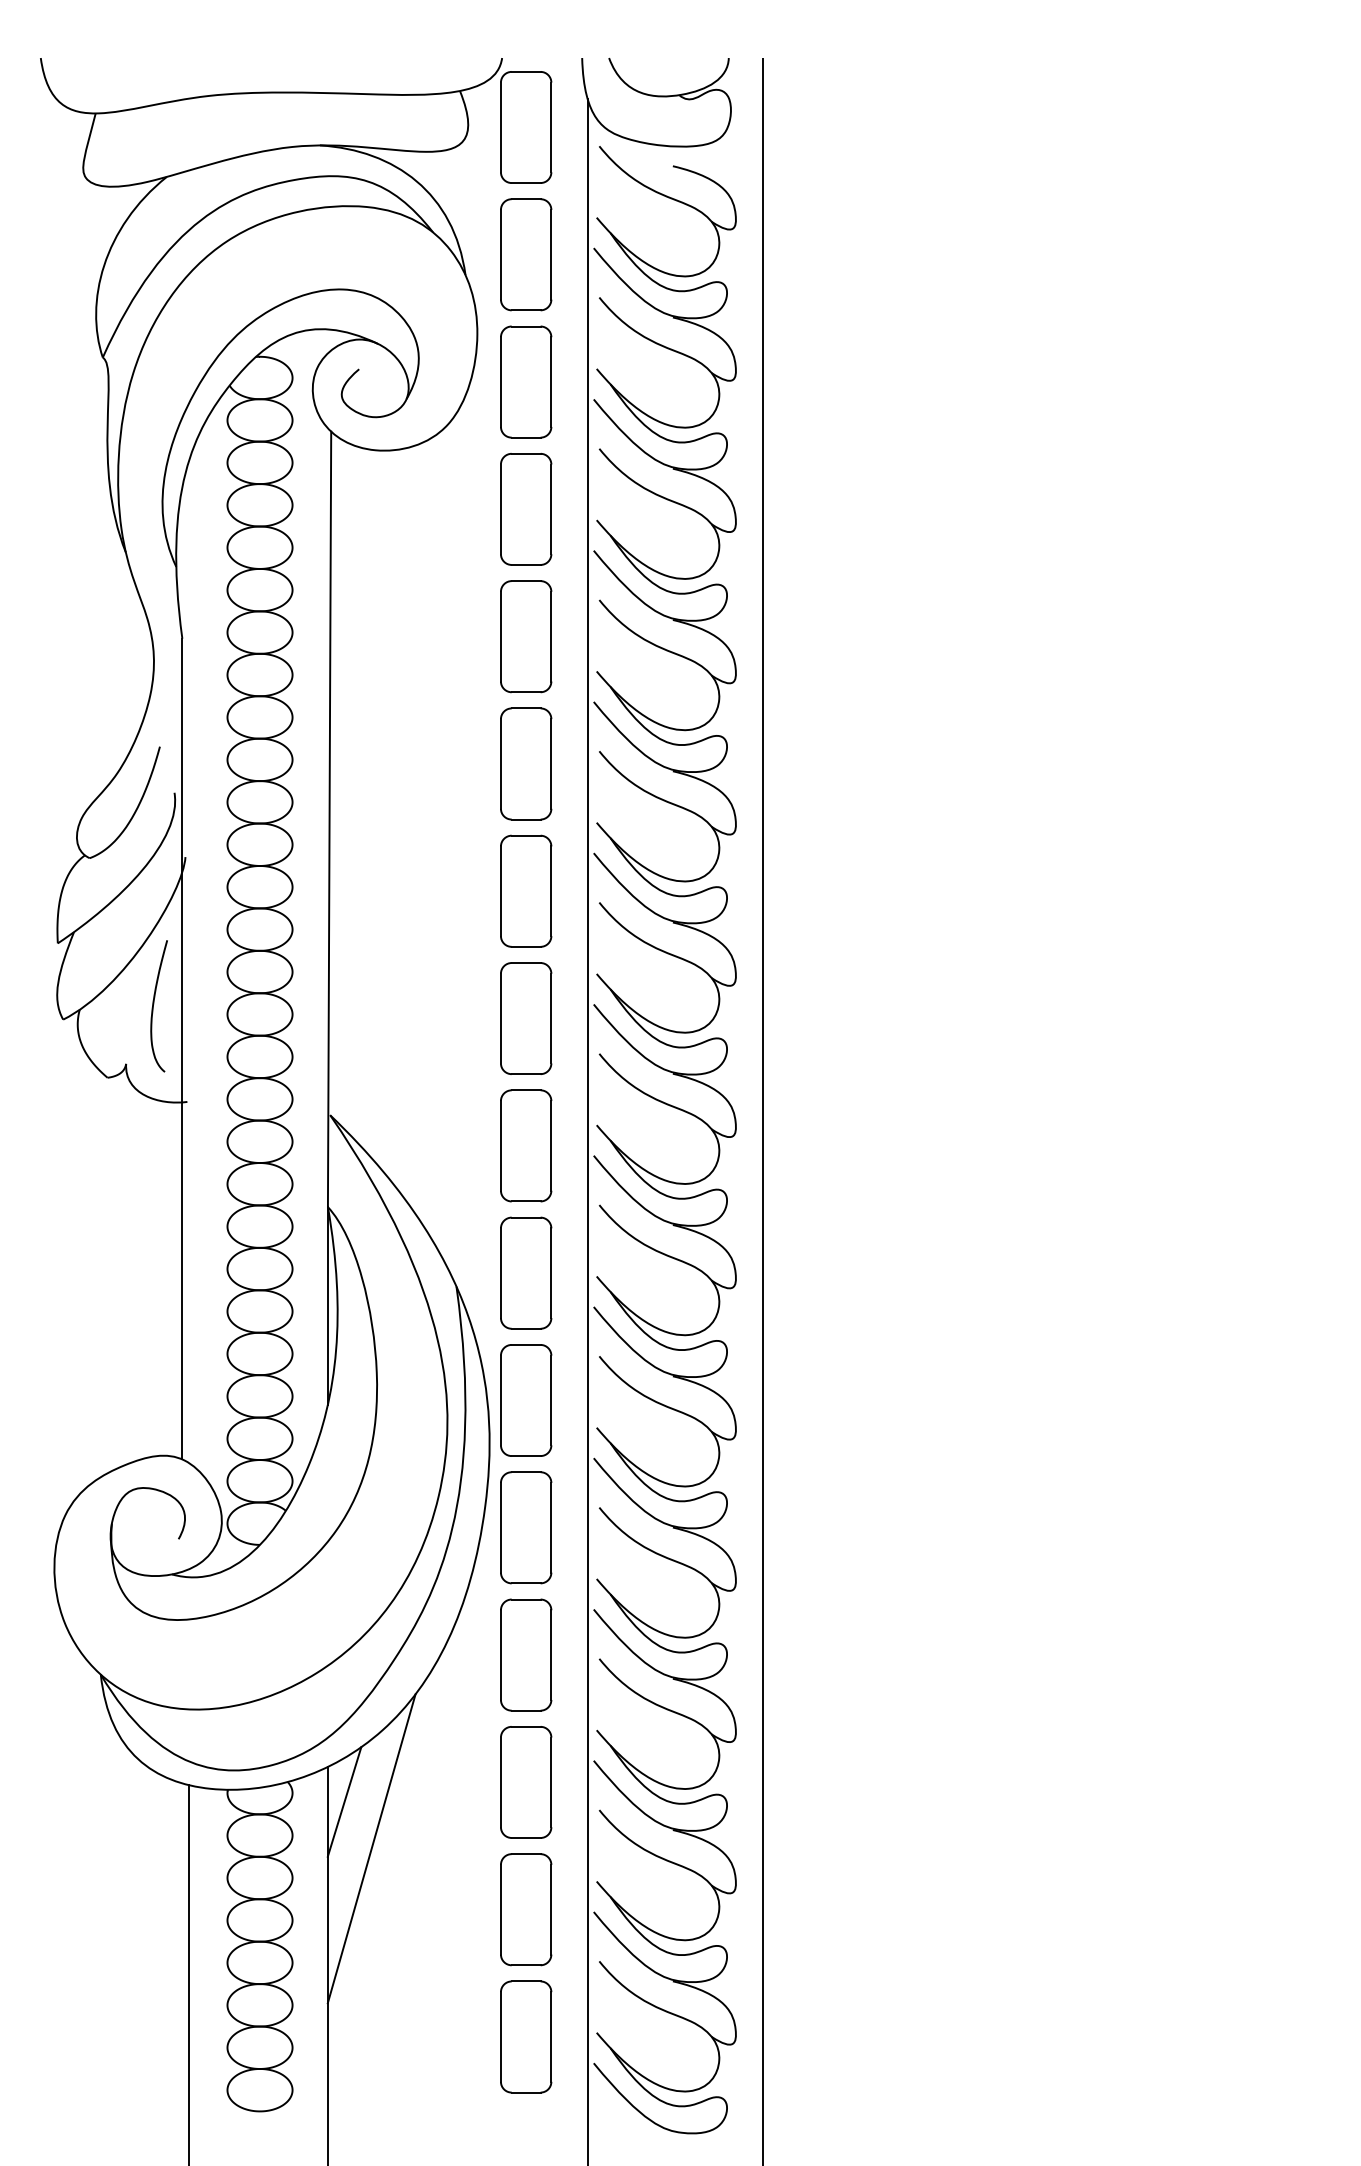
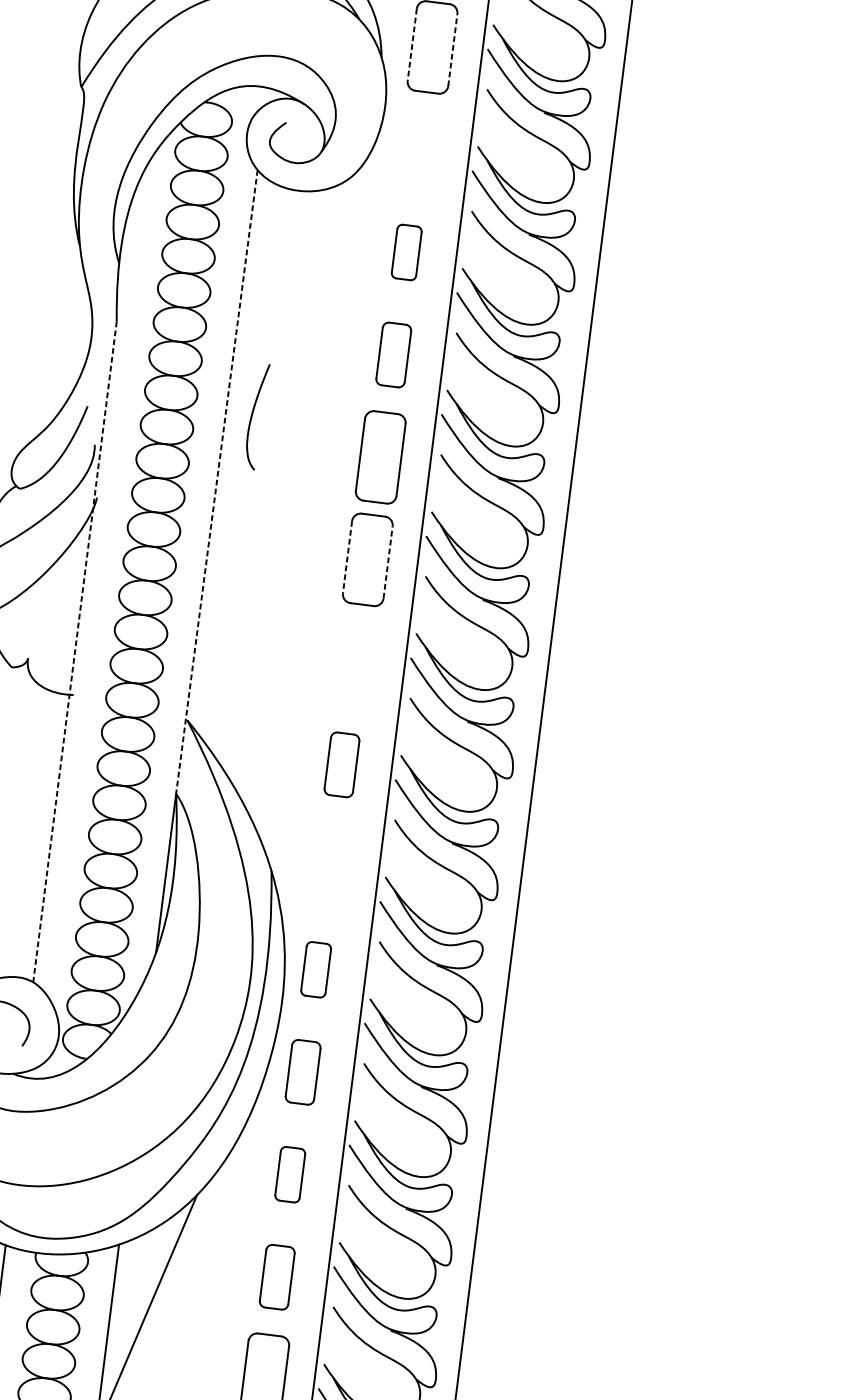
line: (500, 254) -> (411, 44), solid -> dashed
line: (551, 254) -> (452, 49), solid -> dashed
part: (526, 381) -> (419, 149), removed
part: (526, 509) -> (406, 252), size x0.6
part: (526, 636) -> (394, 354), size x0.7
line: (329, 819) -> (216, 482), solid -> dashed
line: (500, 891) -> (347, 557), solid -> dashed
line: (551, 891) -> (388, 562), solid -> dashed
curve: (154, 1004) -> (253, 414), moved
part: (526, 1018) -> (355, 662), removed
line: (182, 1049) -> (75, 652), solid -> dashed
part: (526, 1145) -> (342, 764), size x0.7
part: (526, 1272) -> (329, 866), removed
part: (526, 1400) -> (316, 969), size x0.6
part: (526, 1527) -> (303, 1072), size x0.7
part: (526, 1654) -> (290, 1174), size x0.6
part: (526, 1782) -> (277, 1277), size x0.7
line: (344, 1801) -> (129, 1274), removed

